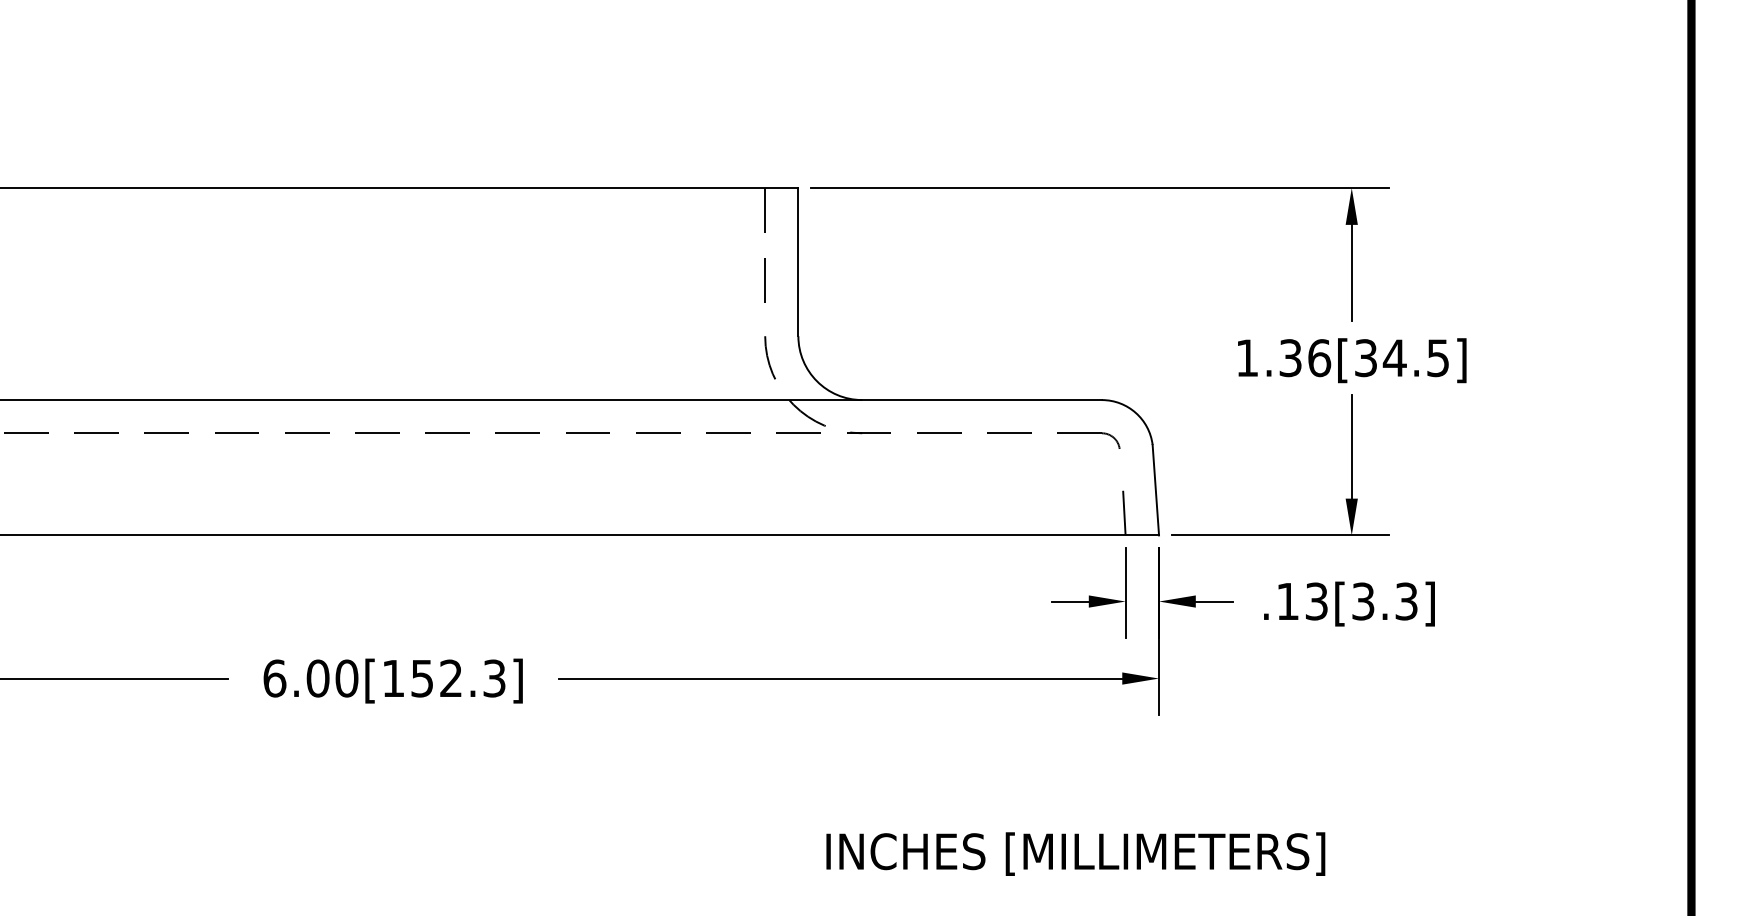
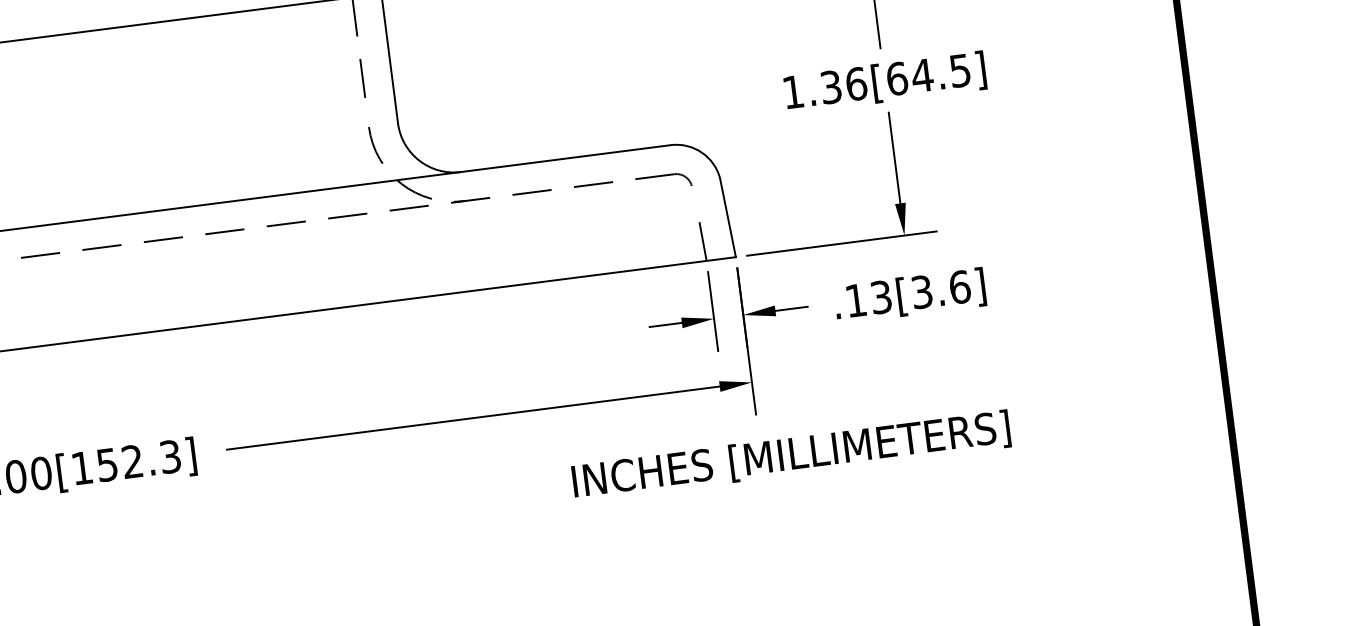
text: (1366, 358) -> (897, 79), 1.36[34.5] -> 1.36[64.5]
text: (1406, 601) -> (959, 287), .13[3.3] -> .13[3.6]
text: (1075, 853) -> (791, 455), moved

